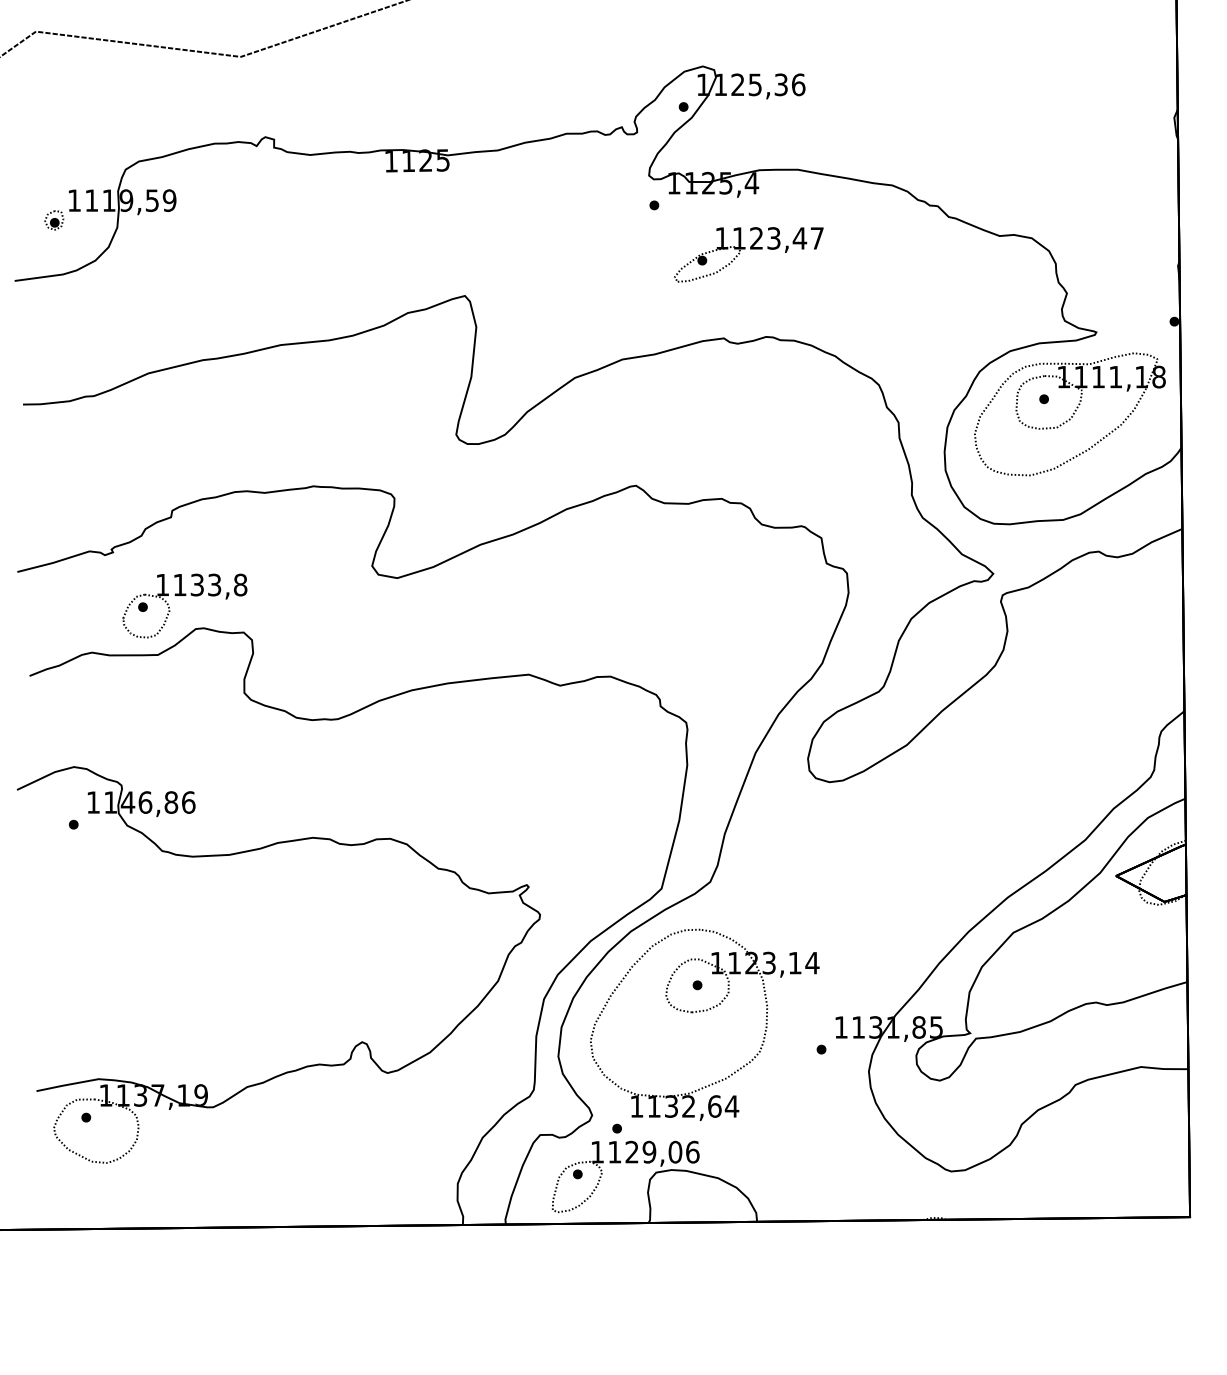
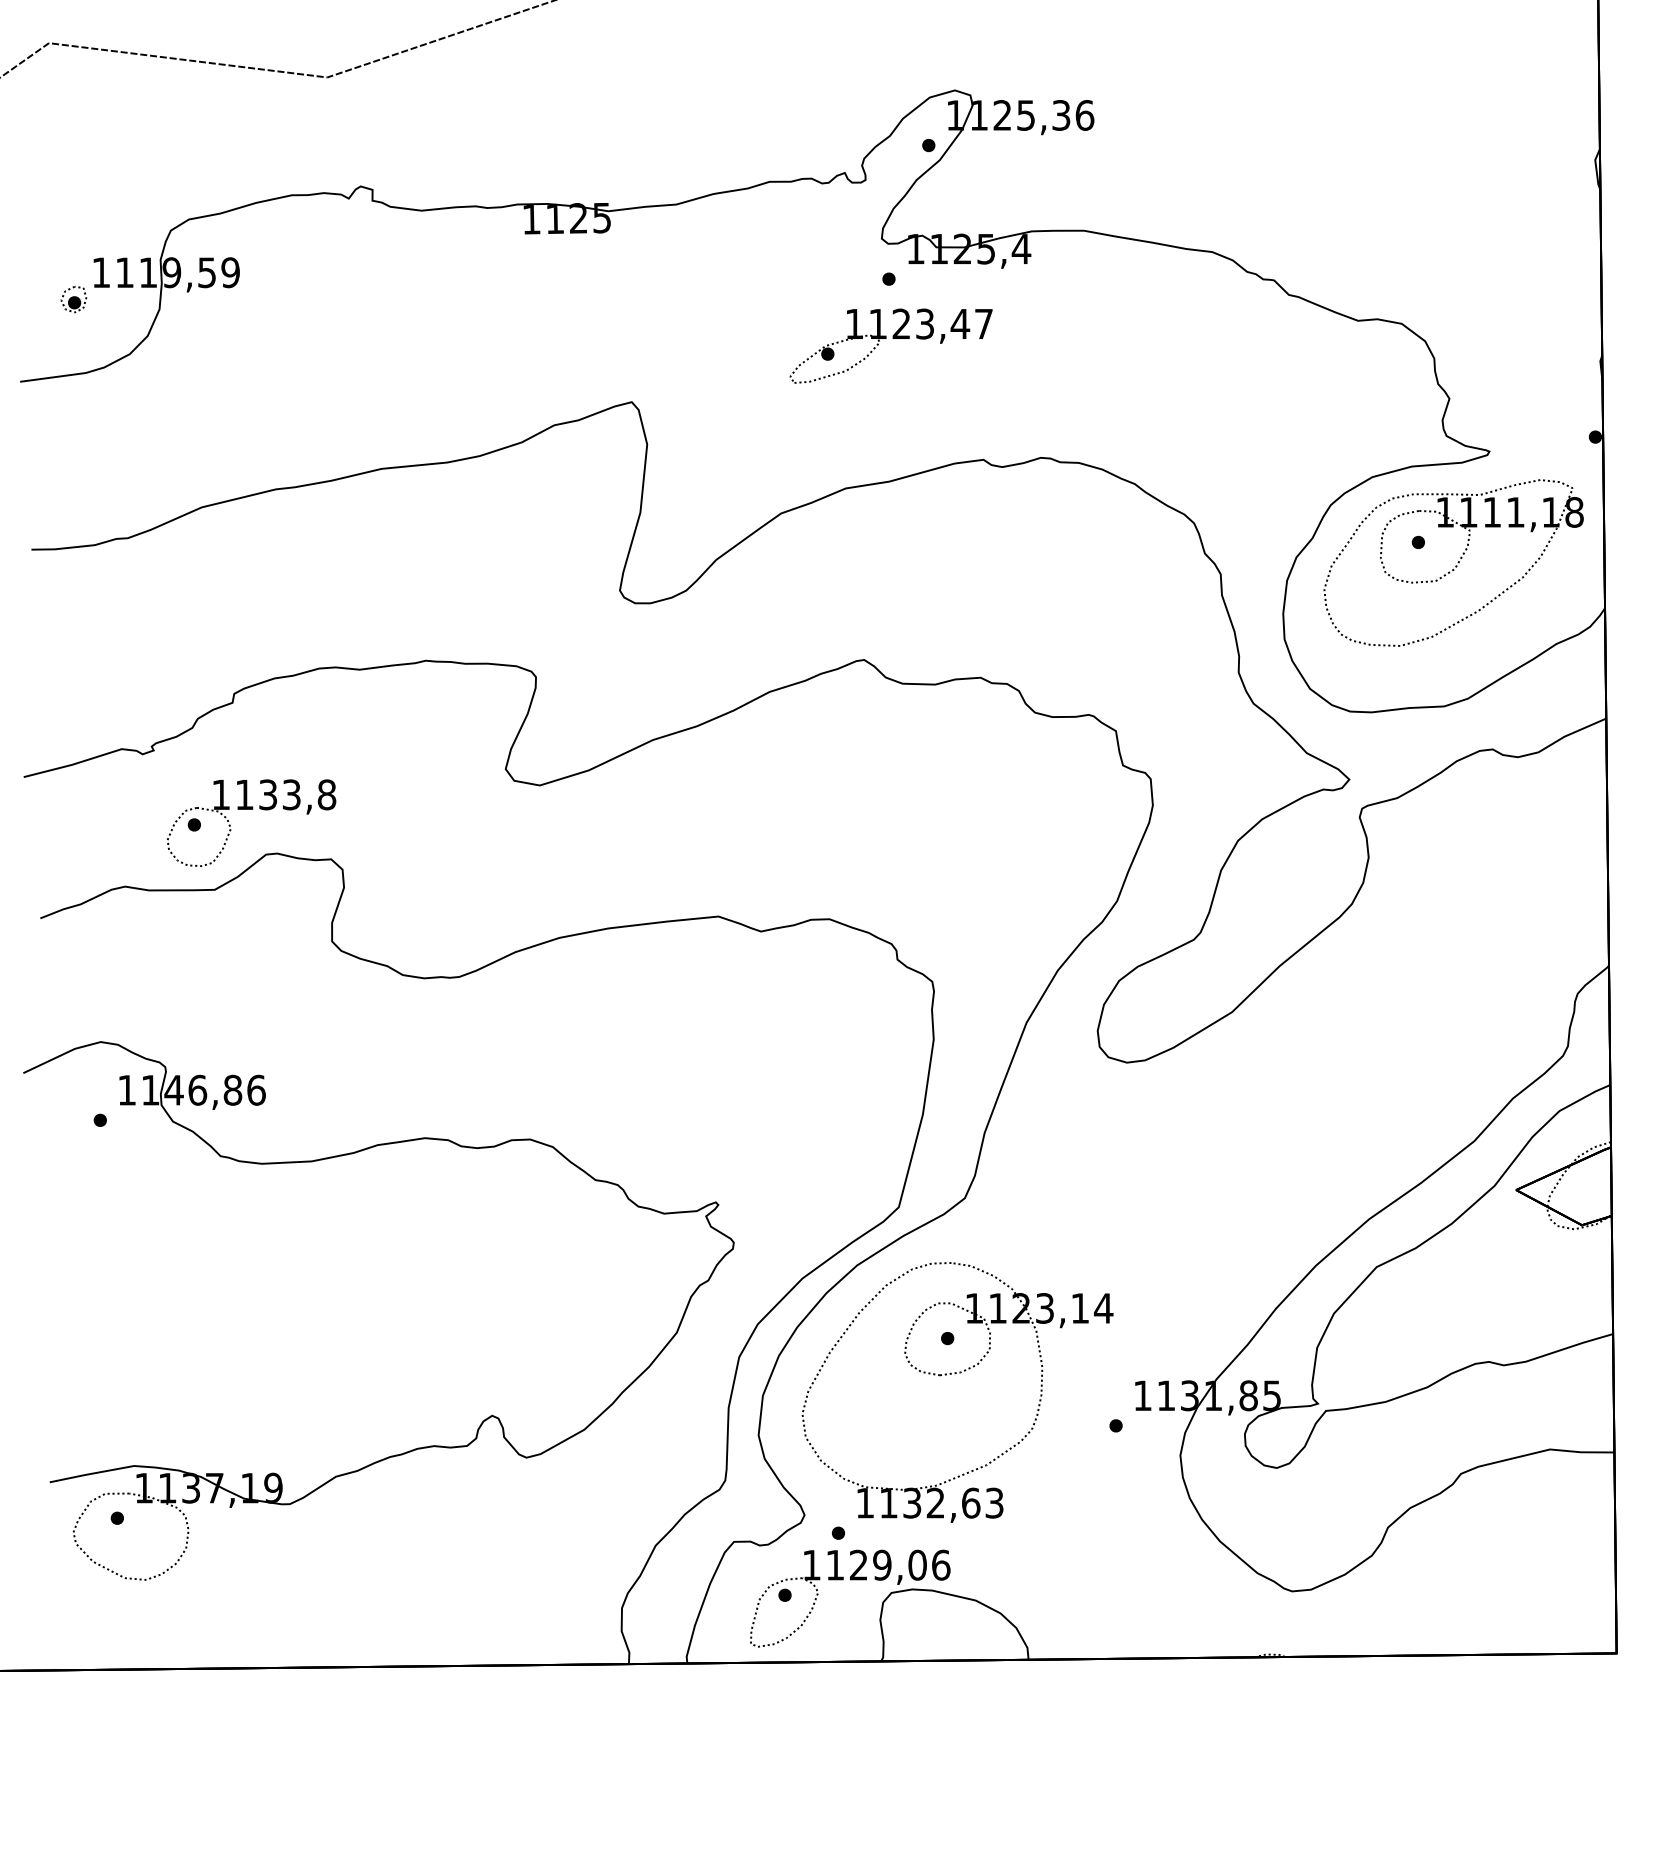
part: (748, 254) -> (890, 345), moved
text: (731, 1106) -> (993, 1503), 1132,64 -> 1132,63

